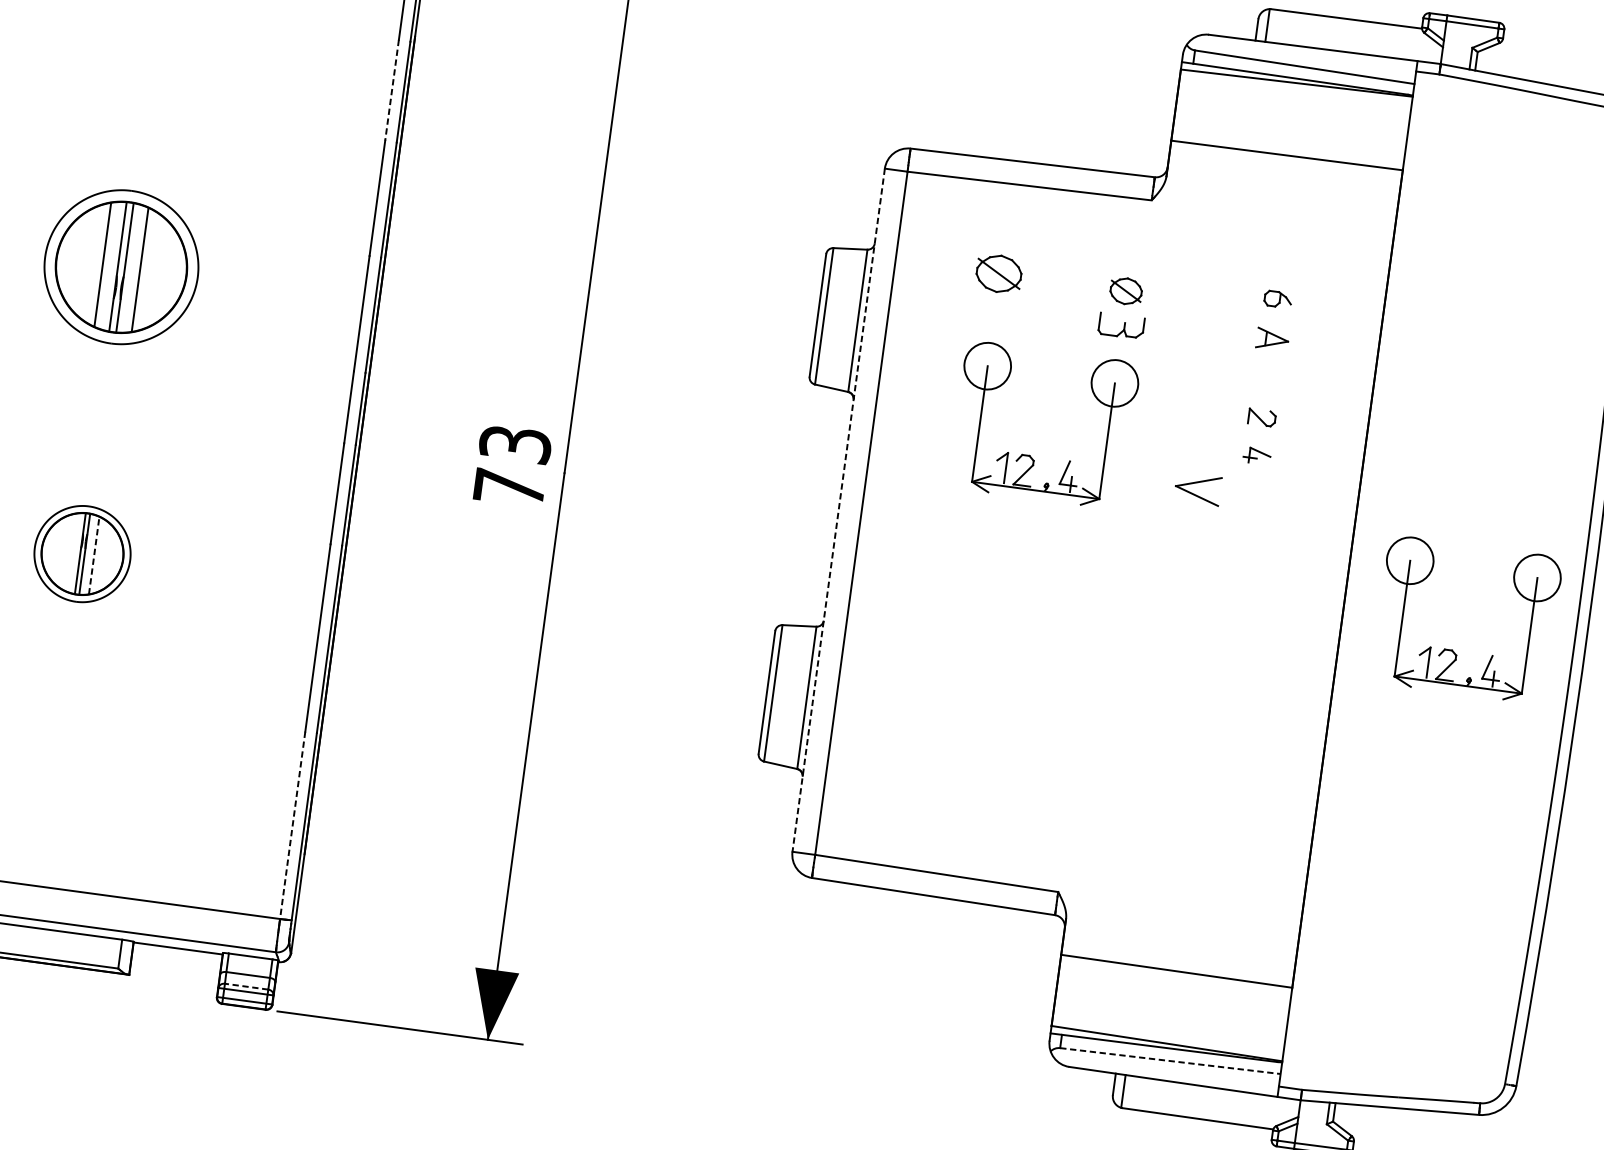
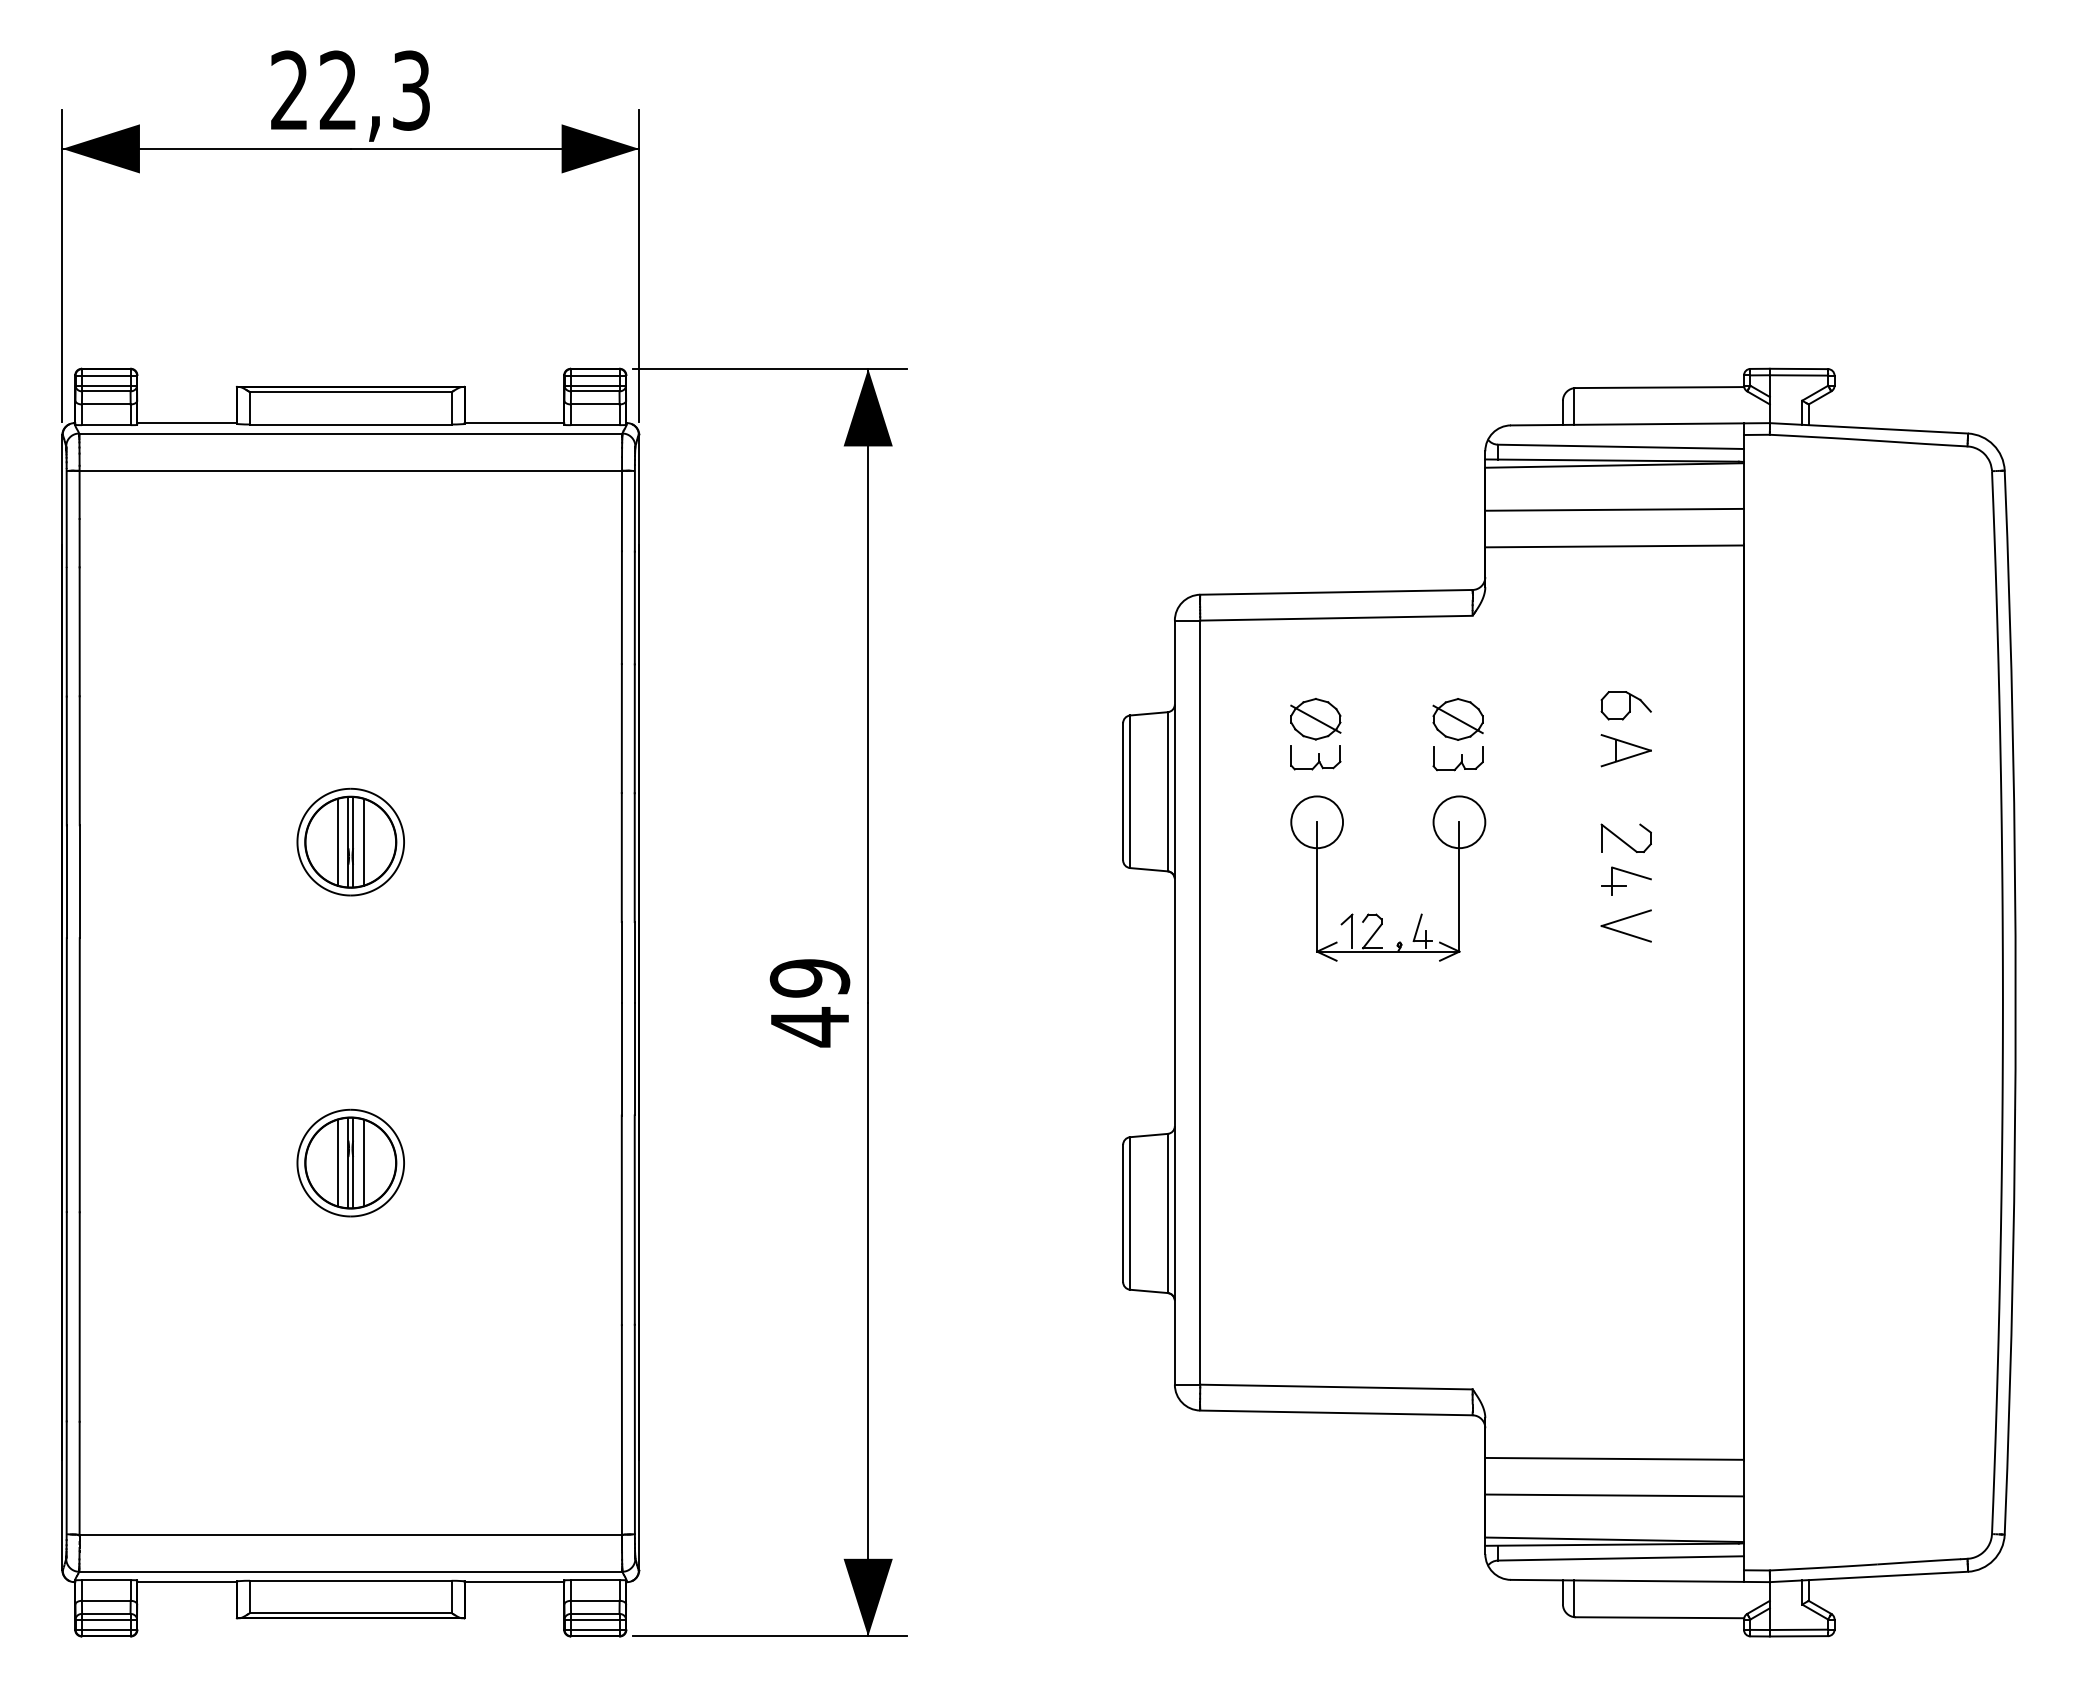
line: (391, 90) -> (621, 608), dashed -> solid
line: (1291, 122) -> (1614, 509), added
part: (121, 266) -> (350, 841), size x0.62
part: (1125, 291) -> (1457, 719), size x1.43
part: (1277, 299) -> (1625, 705), size x1.67
part: (994, 308) -> (1315, 757), added
part: (1272, 339) -> (1625, 750), size x1.43
part: (1261, 417) -> (1625, 837), size x1.67
part: (1257, 455) -> (1626, 880), size x1.67
text: (512, 466) -> (810, 1003), 73 -> 49
part: (1197, 488) -> (1625, 925), moved
line: (838, 510) -> (1174, 1003), dashed -> solid
line: (70, 551) -> (337, 1162), added
line: (93, 555) -> (363, 1162), dashed -> solid
part: (1452, 649) -> (1869, 1064), removed
line: (292, 824) -> (621, 1429), dashed -> solid
line: (245, 986) -> (594, 1613), dashed -> solid
line: (1172, 1004) -> (1614, 1495), added
line: (1170, 1061) -> (1621, 1558), dashed -> solid

